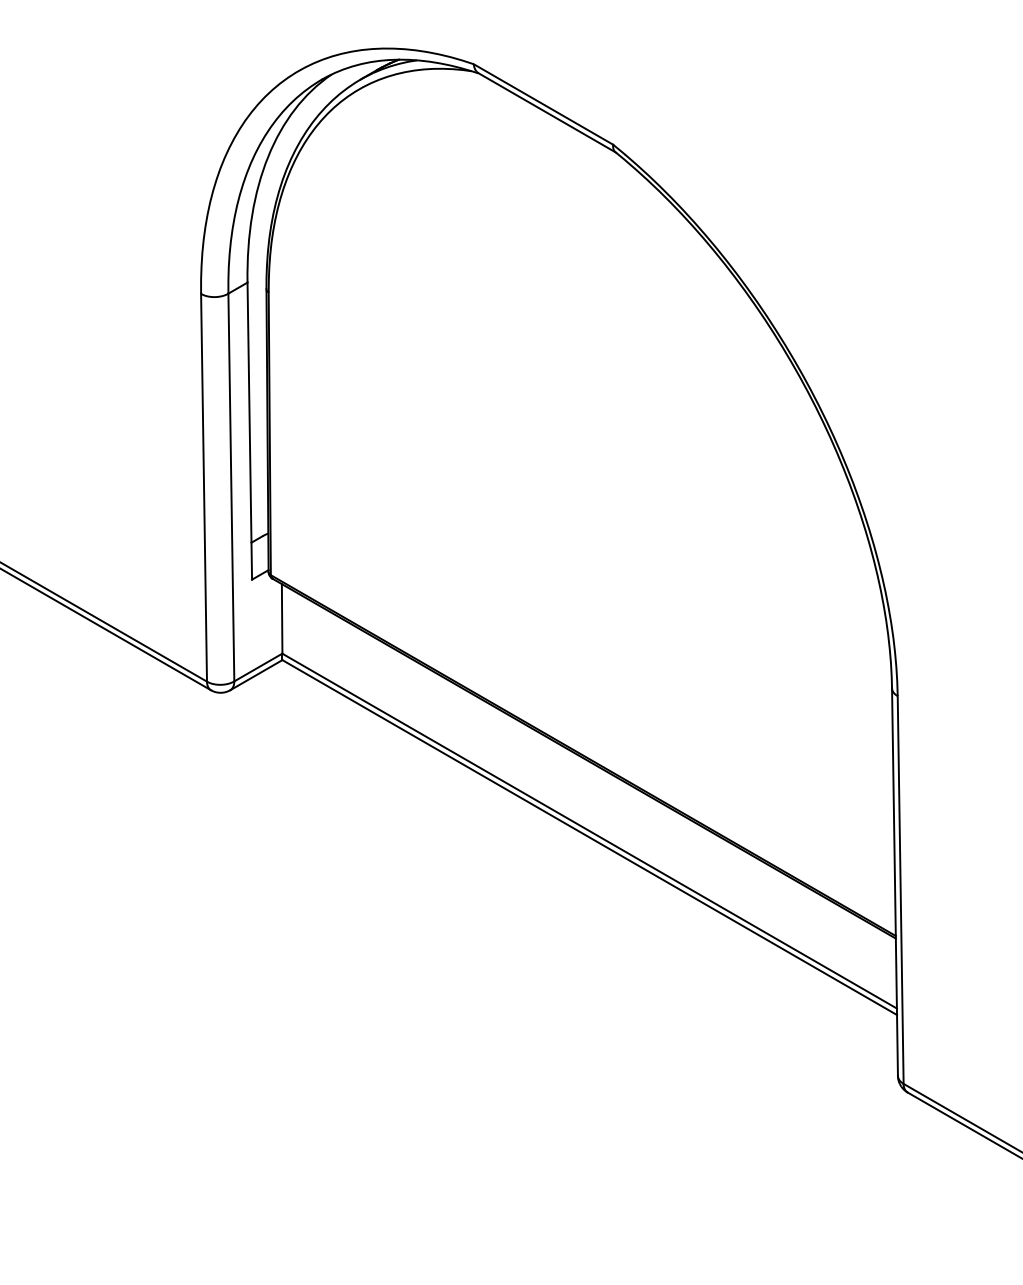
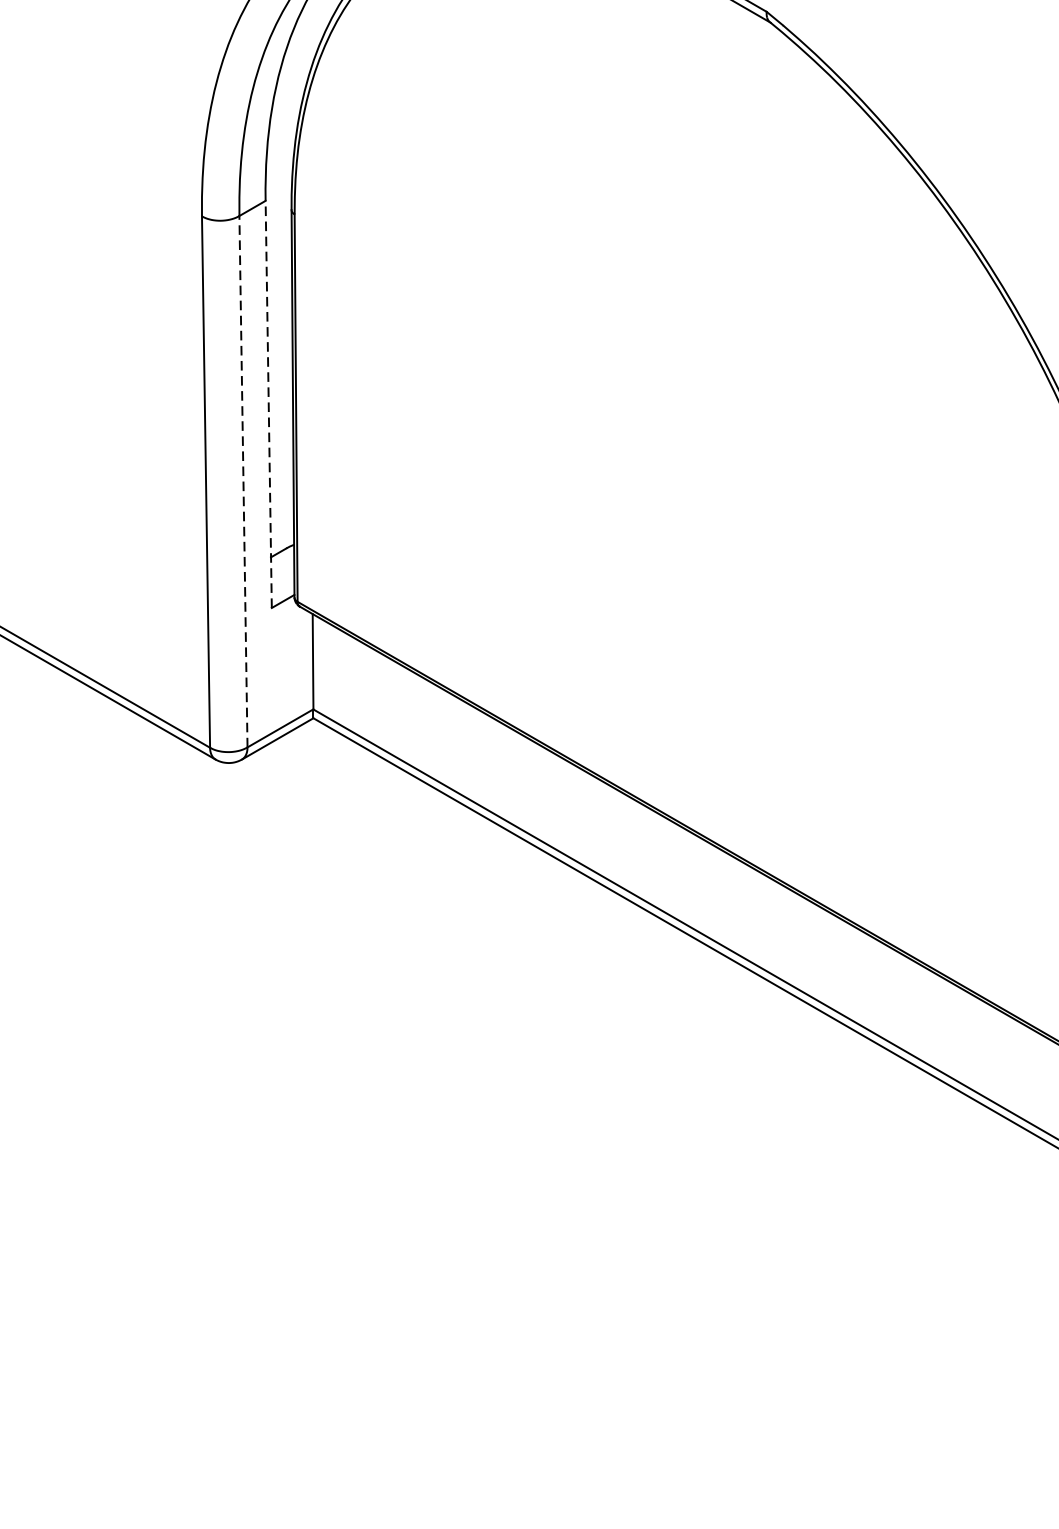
line: (249, 431) -> (268, 404), solid -> dashed
line: (231, 487) -> (243, 481), solid -> dashed

